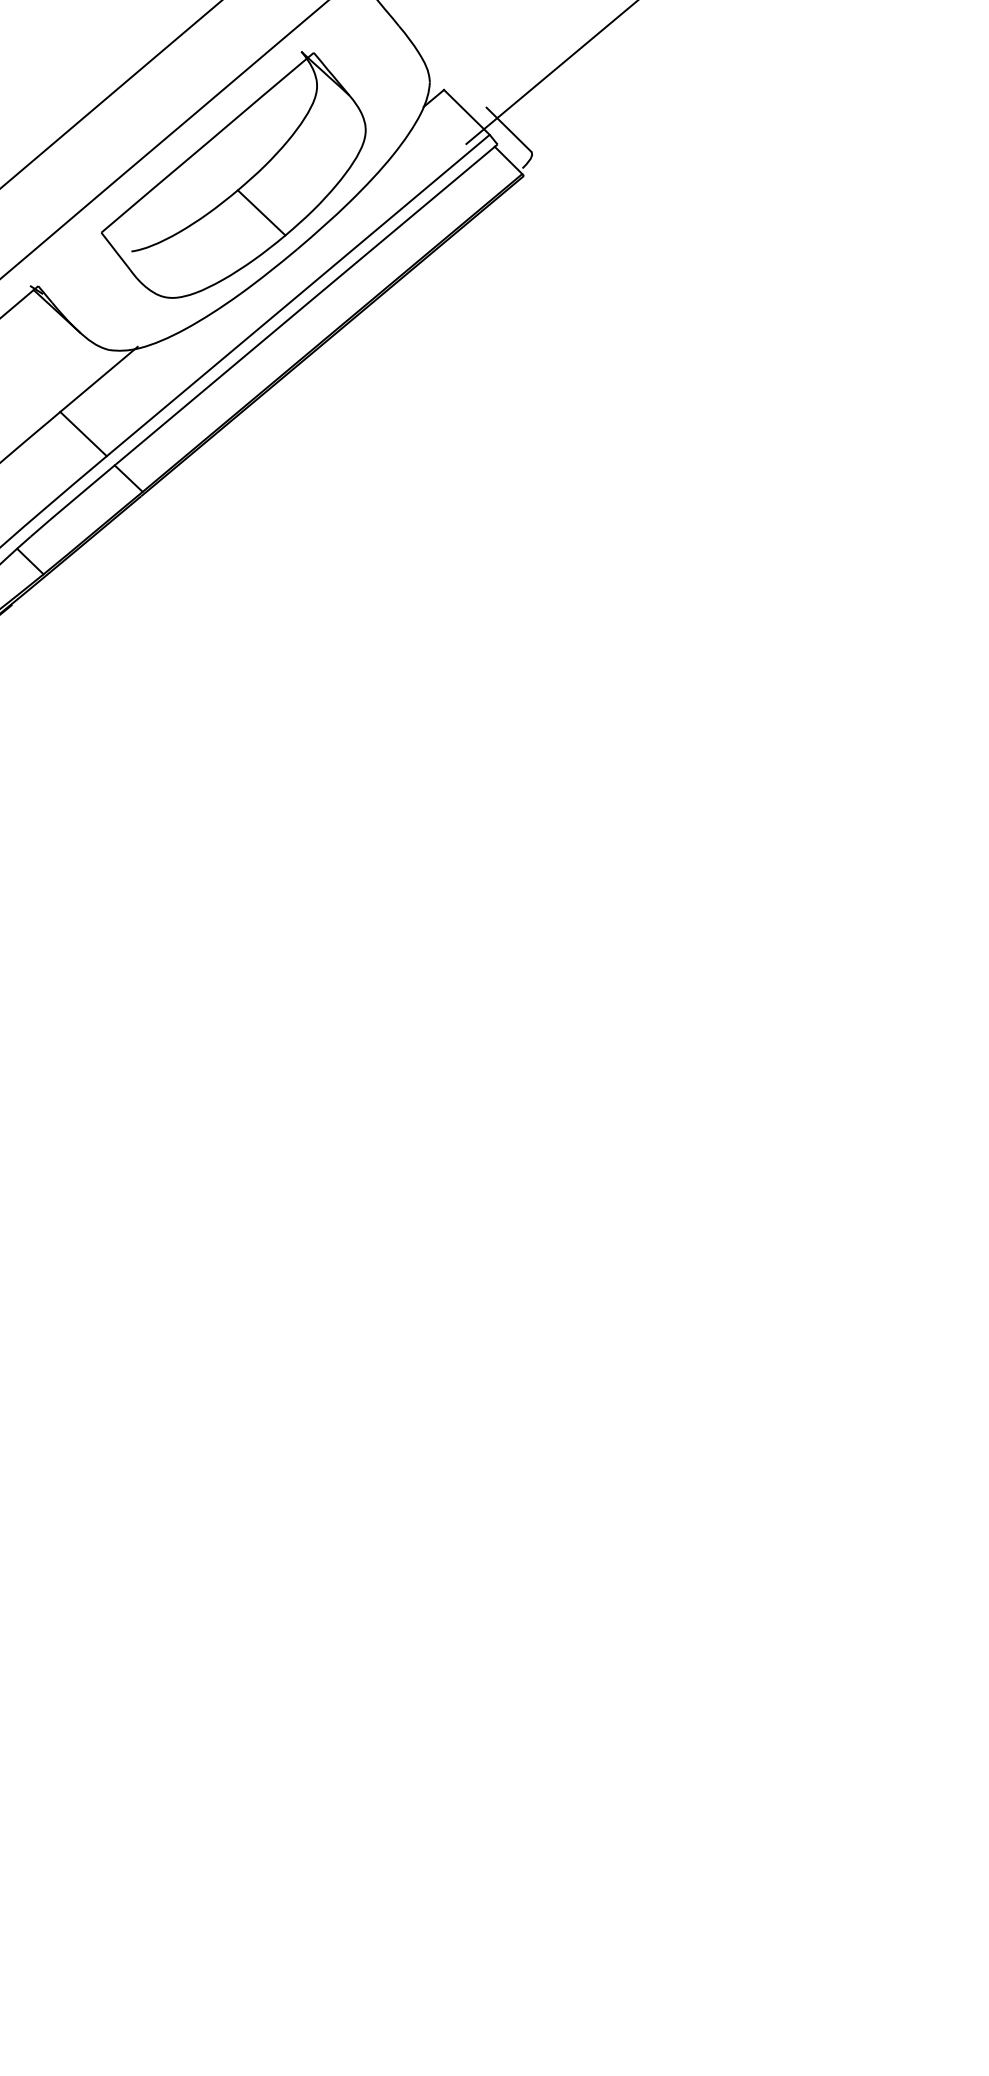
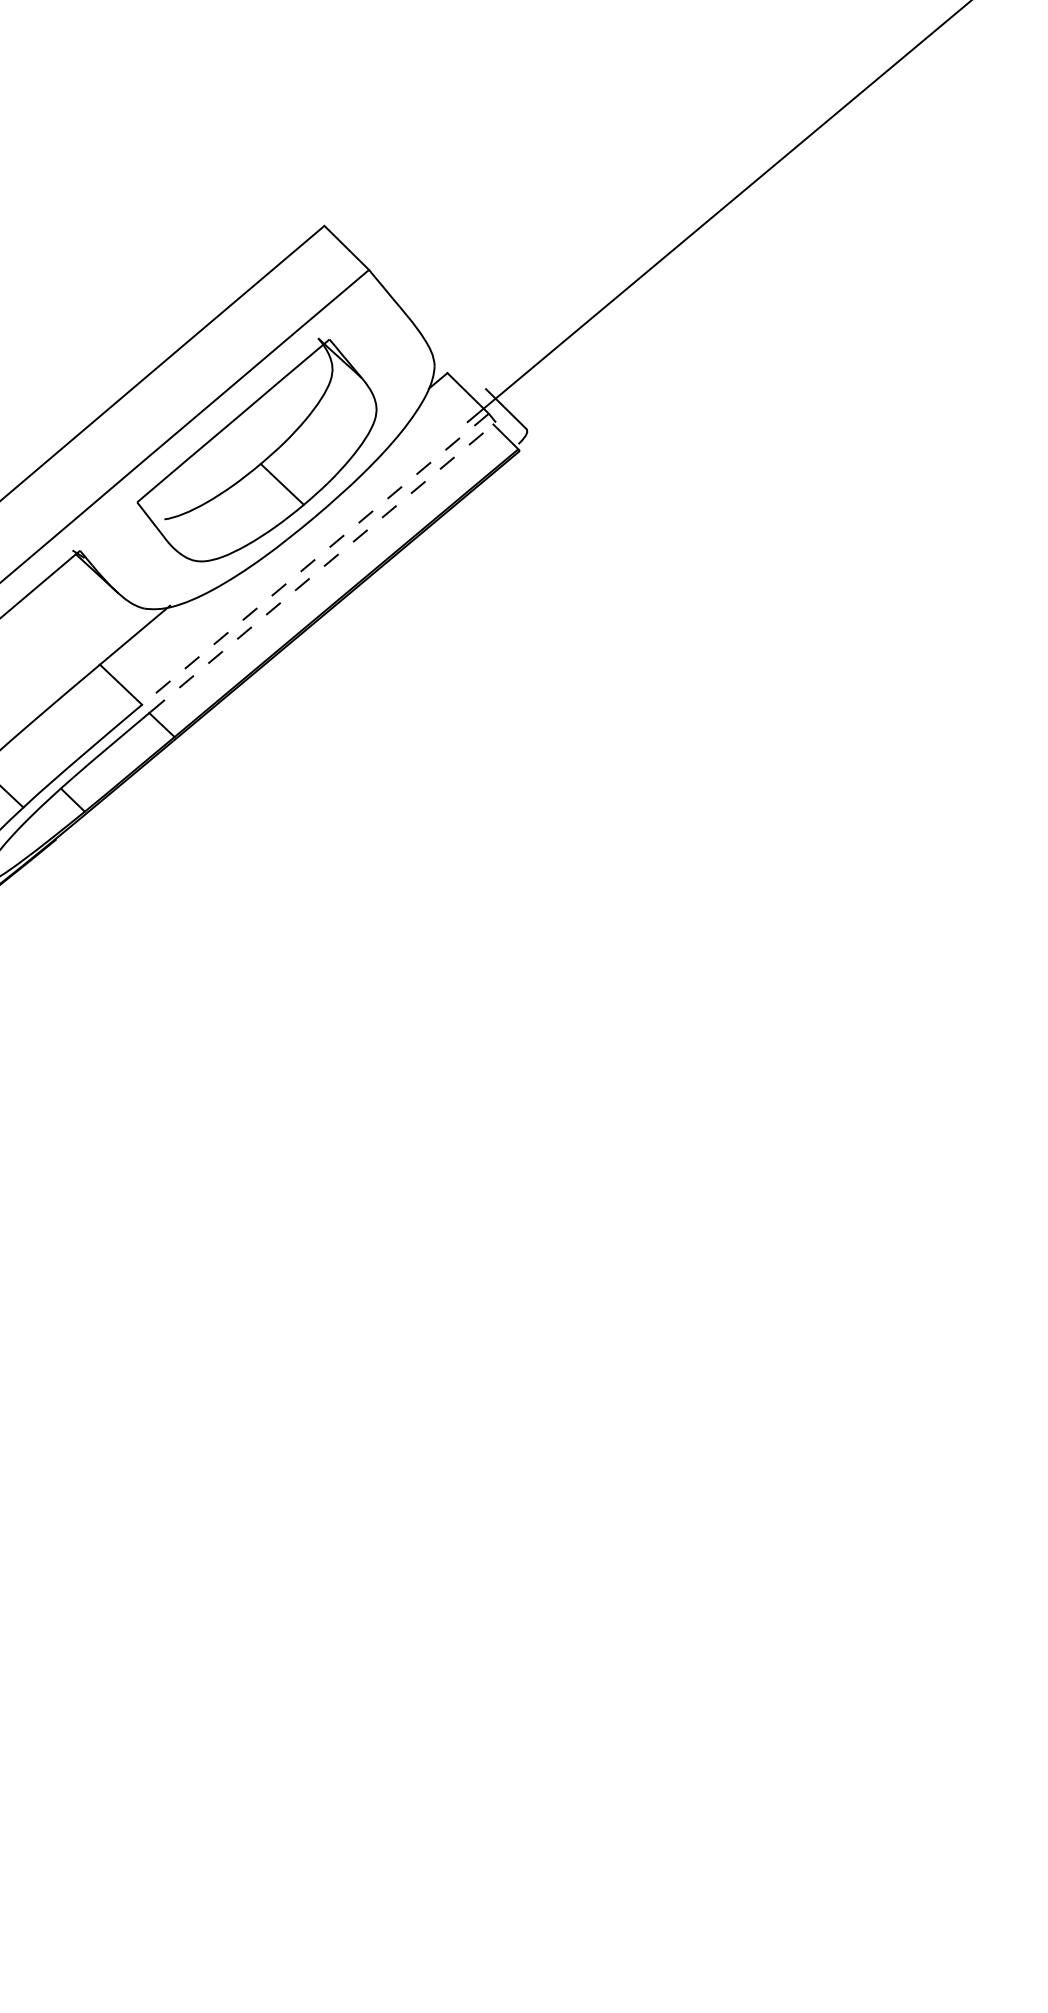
line: (298, 295) -> (315, 559), solid -> dashed
line: (307, 304) -> (323, 567), solid -> dashed

